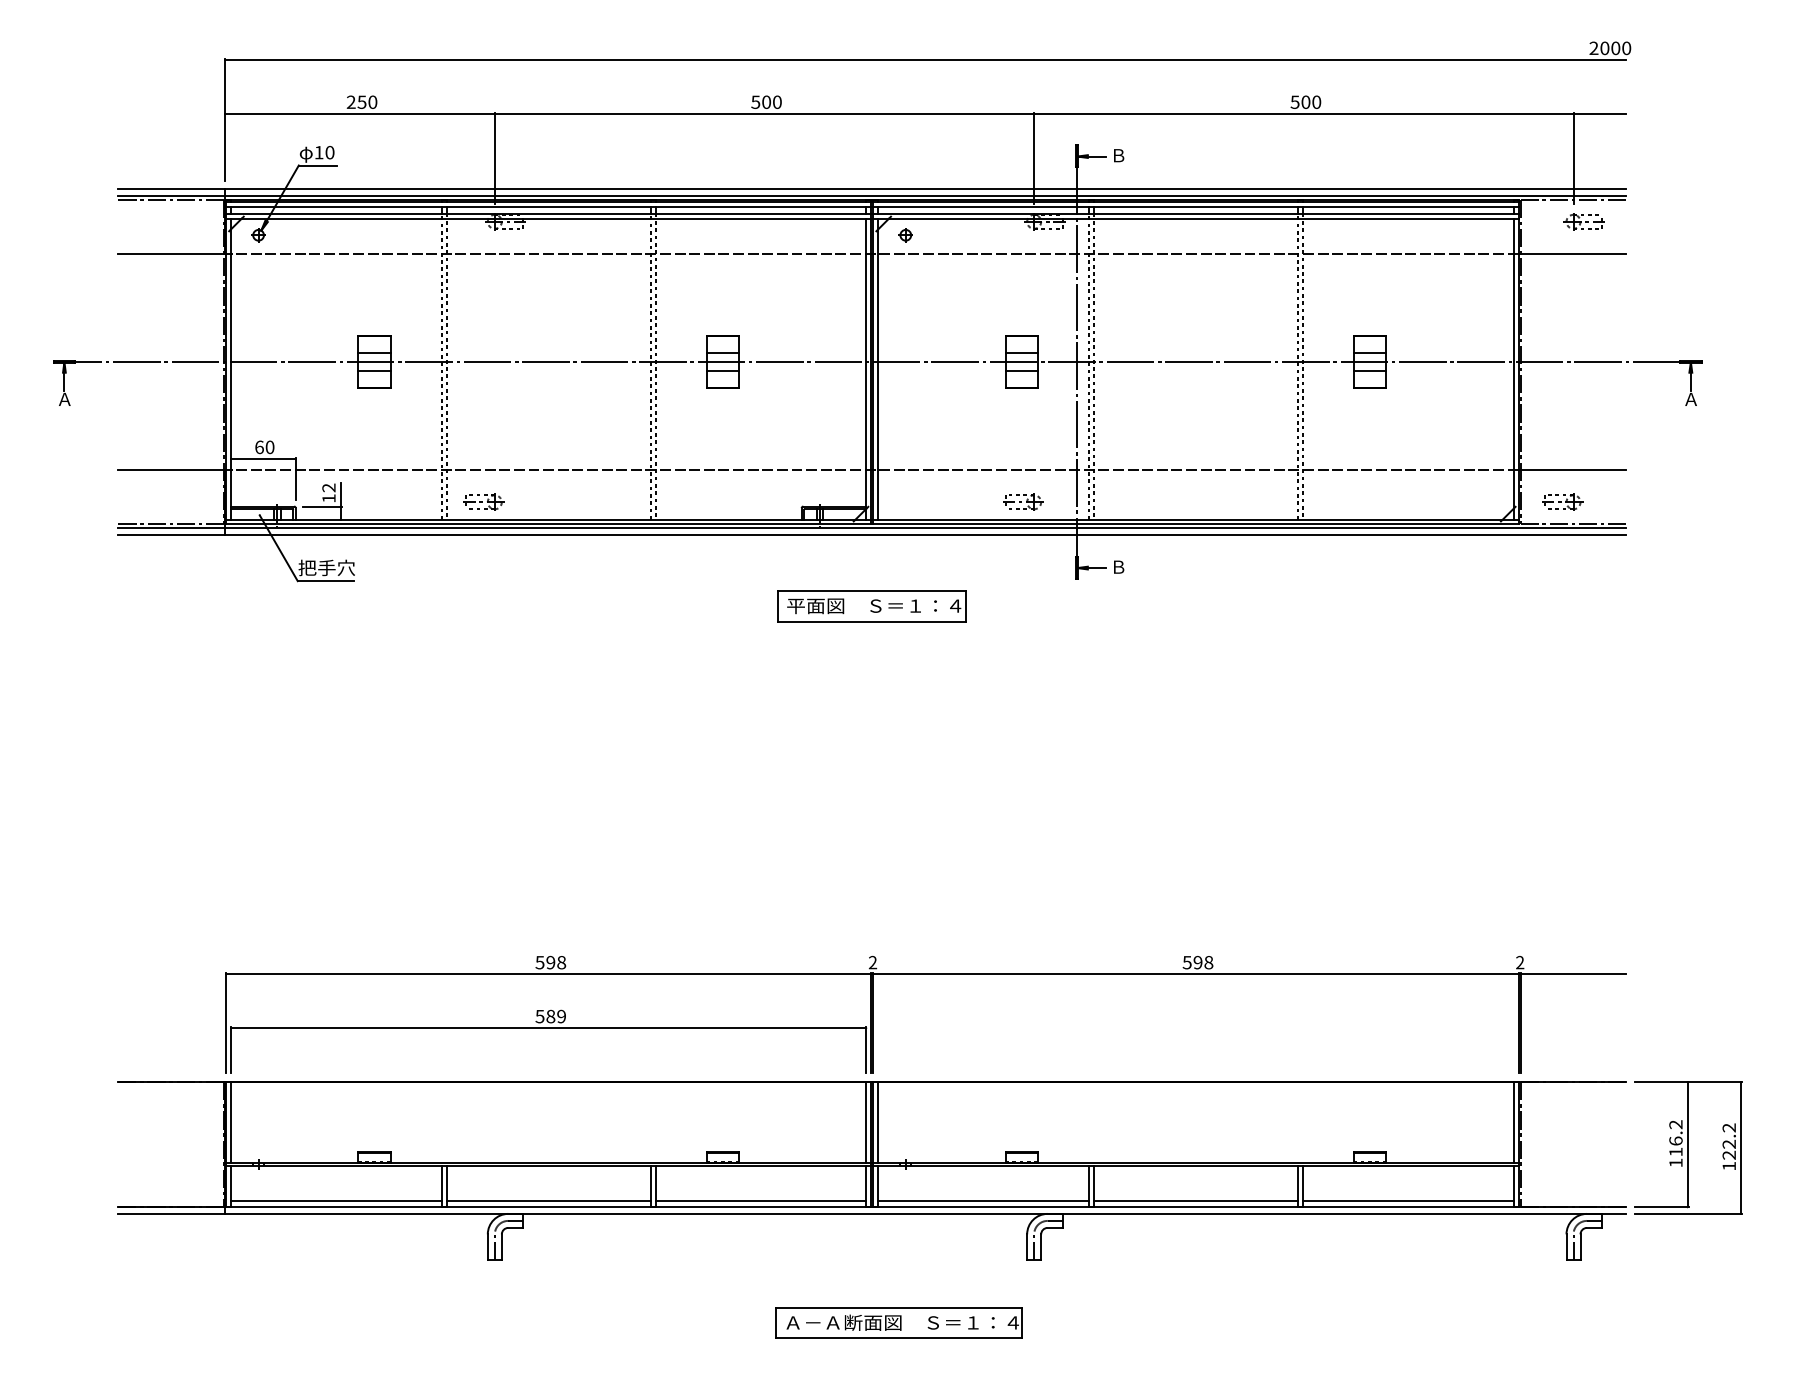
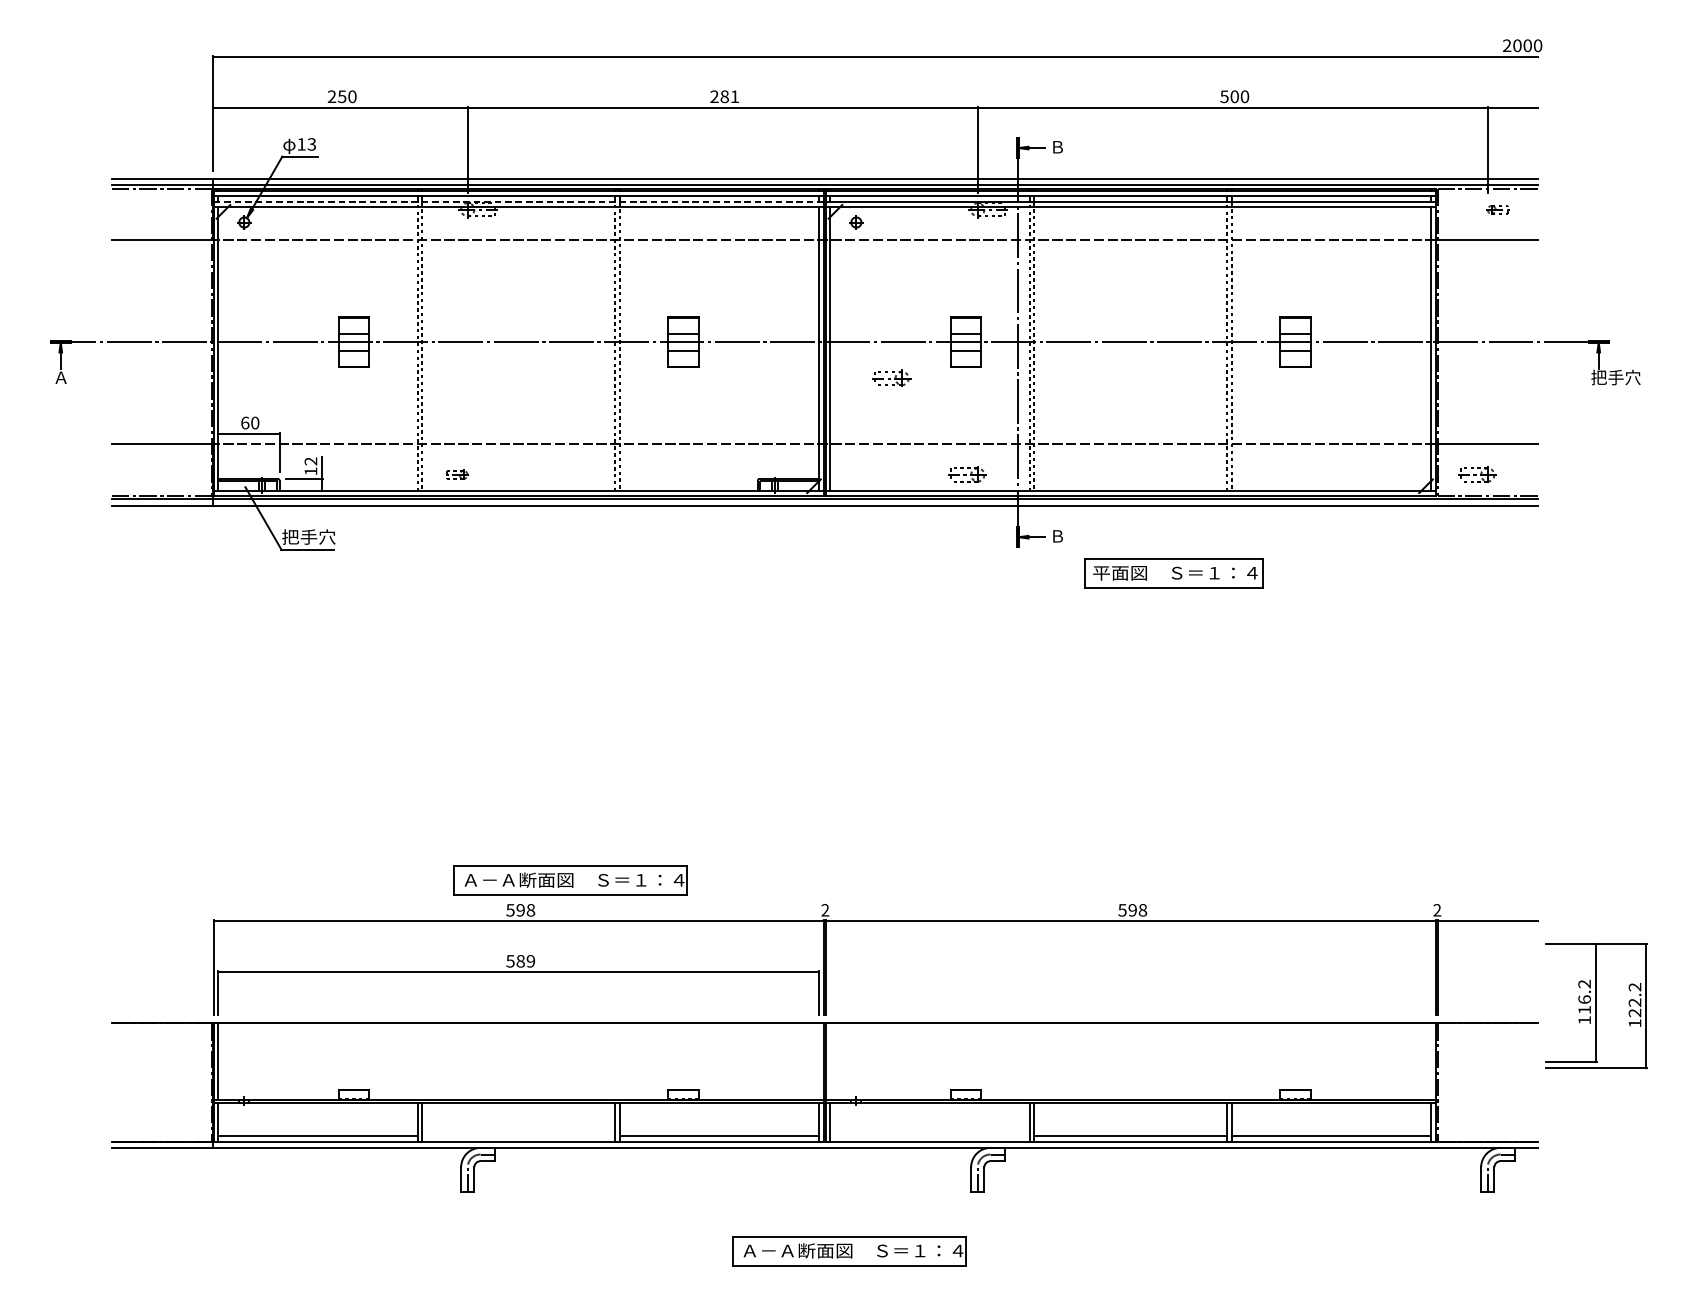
text: (766, 101) -> (724, 96), 500 -> 281
text: (329, 152) -> (311, 144), 10 -> 13
line: (548, 213) -> (518, 201), solid -> dashed
part: (1583, 221) -> (1497, 209), size x0.6
part: (943, 399) -> (892, 377), added
text: (1709, 399) -> (1616, 377), Ａ -> 把手穴
part: (483, 501) -> (457, 474), size x0.6
part: (871, 606) -> (1172, 573), moved
part: (603, 930) -> (570, 879), added
line: (866, 1122) -> (819, 1061), removed
line: (878, 1122) -> (830, 1061), removed
line: (1513, 1122) -> (1431, 1061), removed
part: (1688, 1147) -> (1596, 1005), moved
line: (548, 1200) -> (518, 1135), removed
line: (983, 1200) -> (929, 1135), removed

